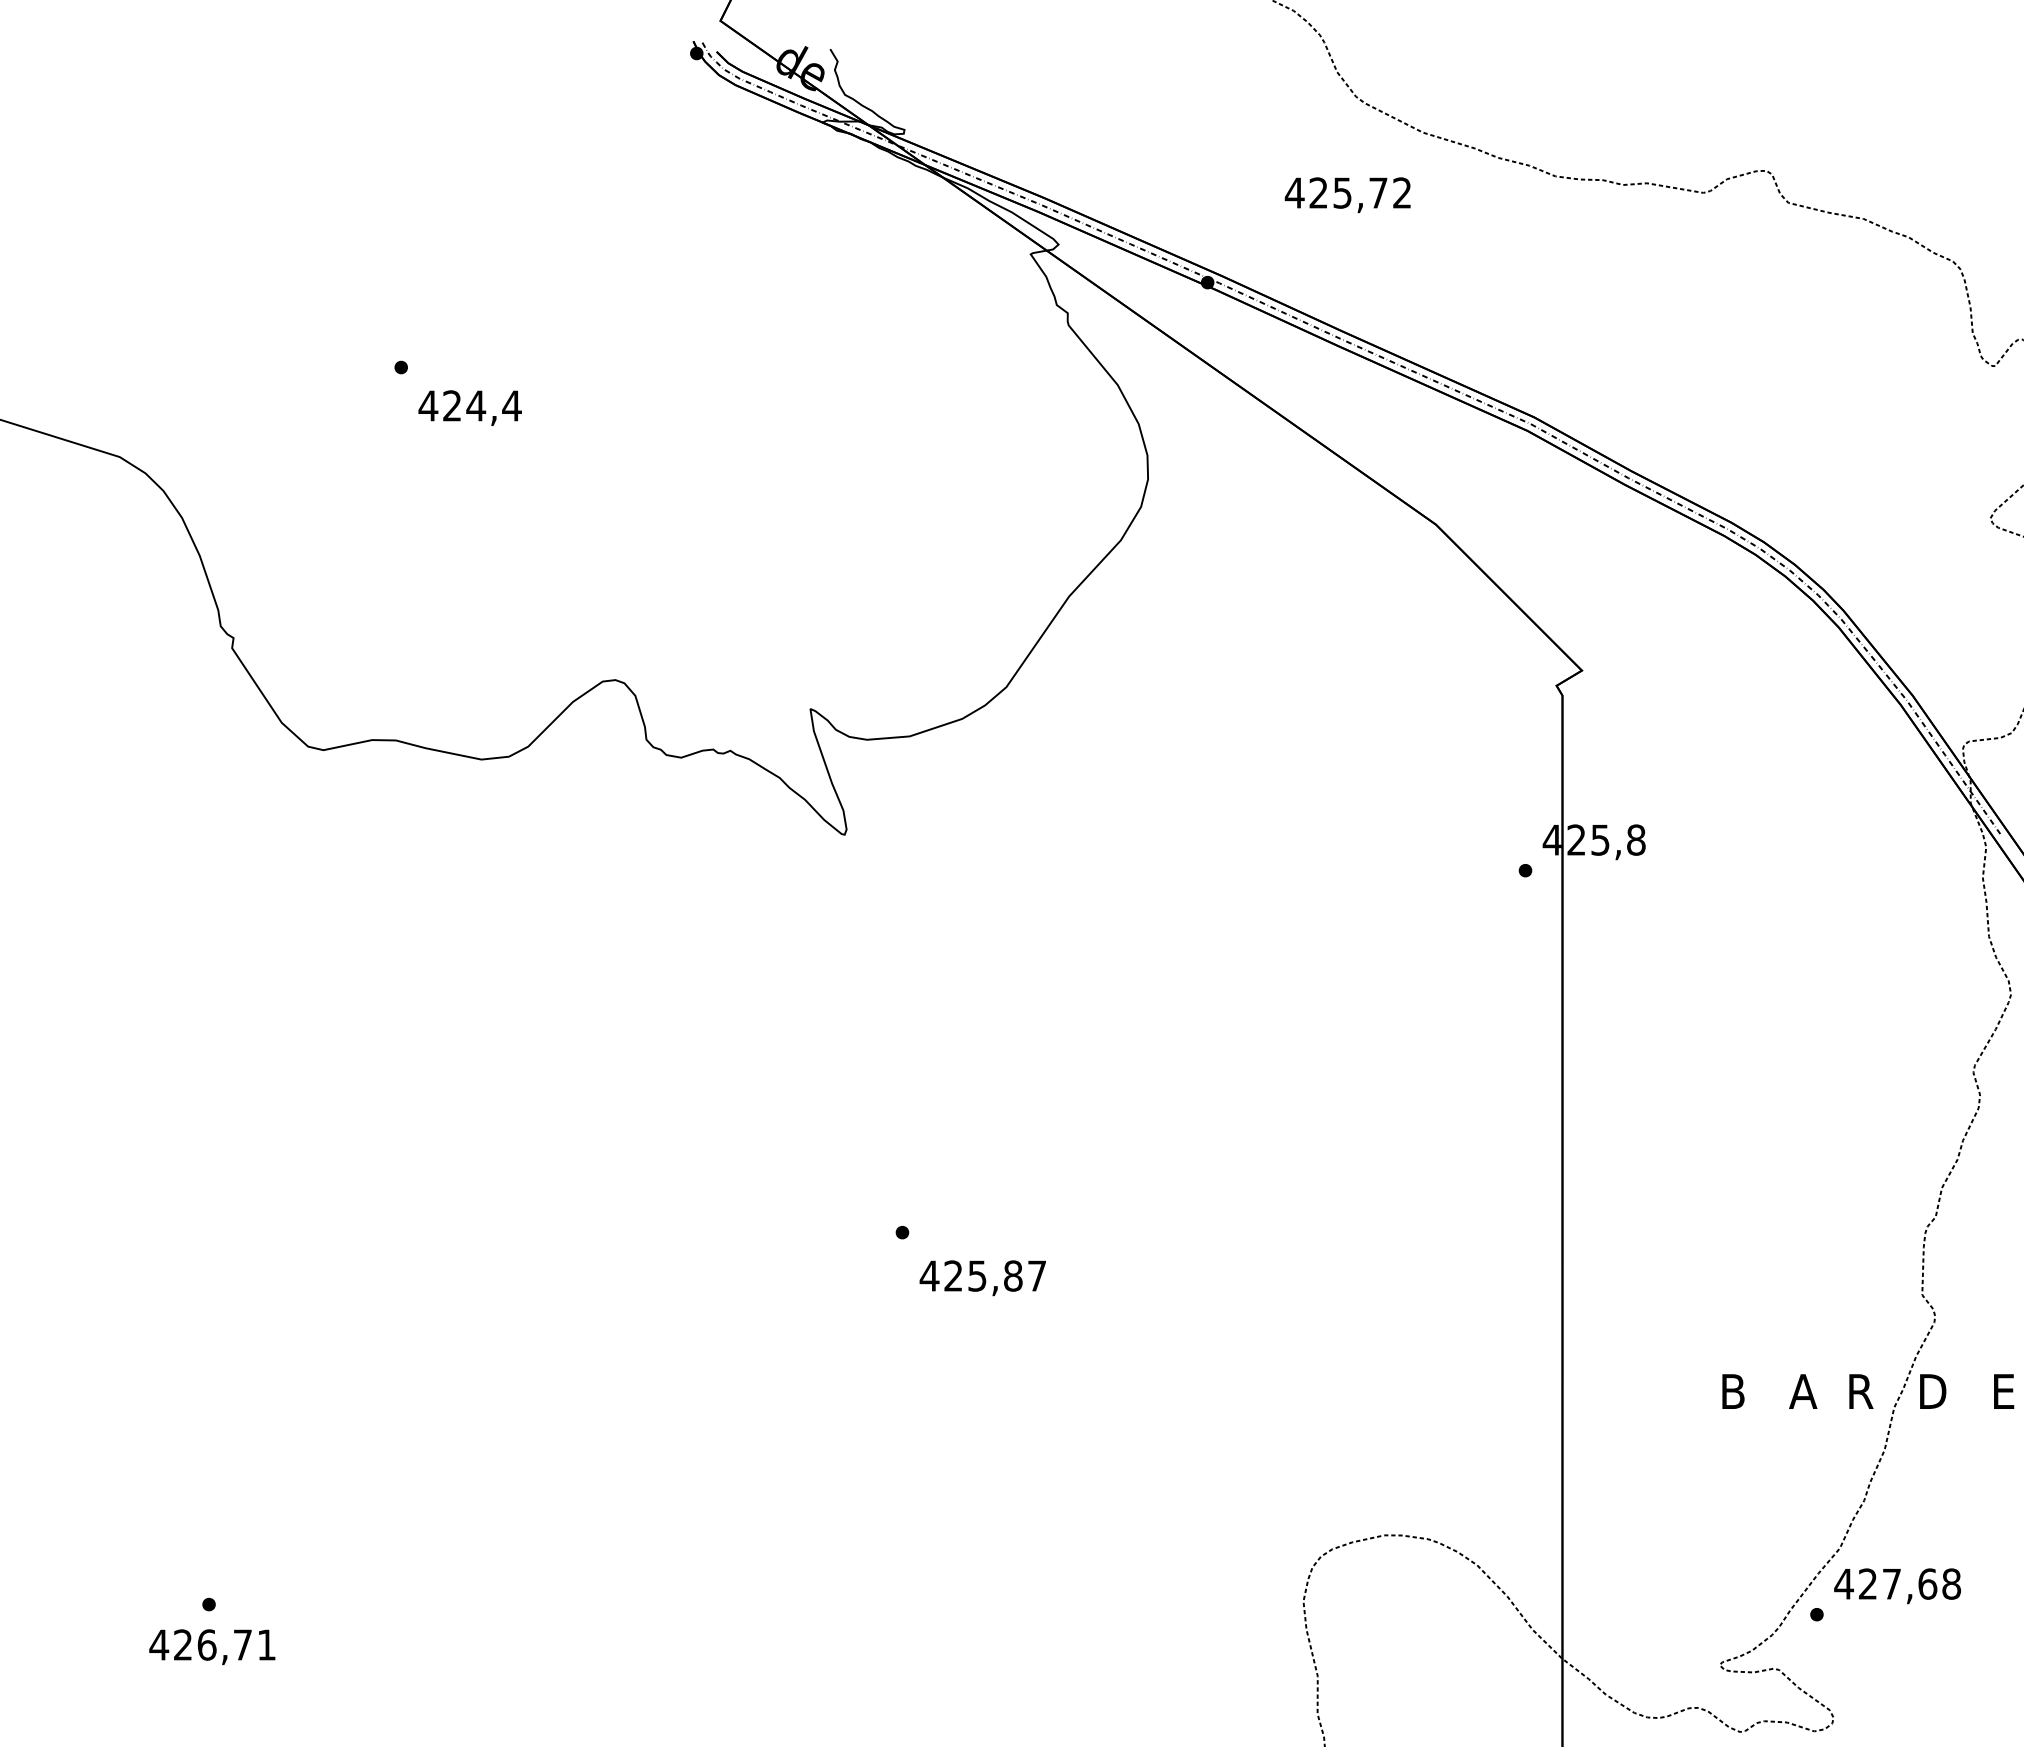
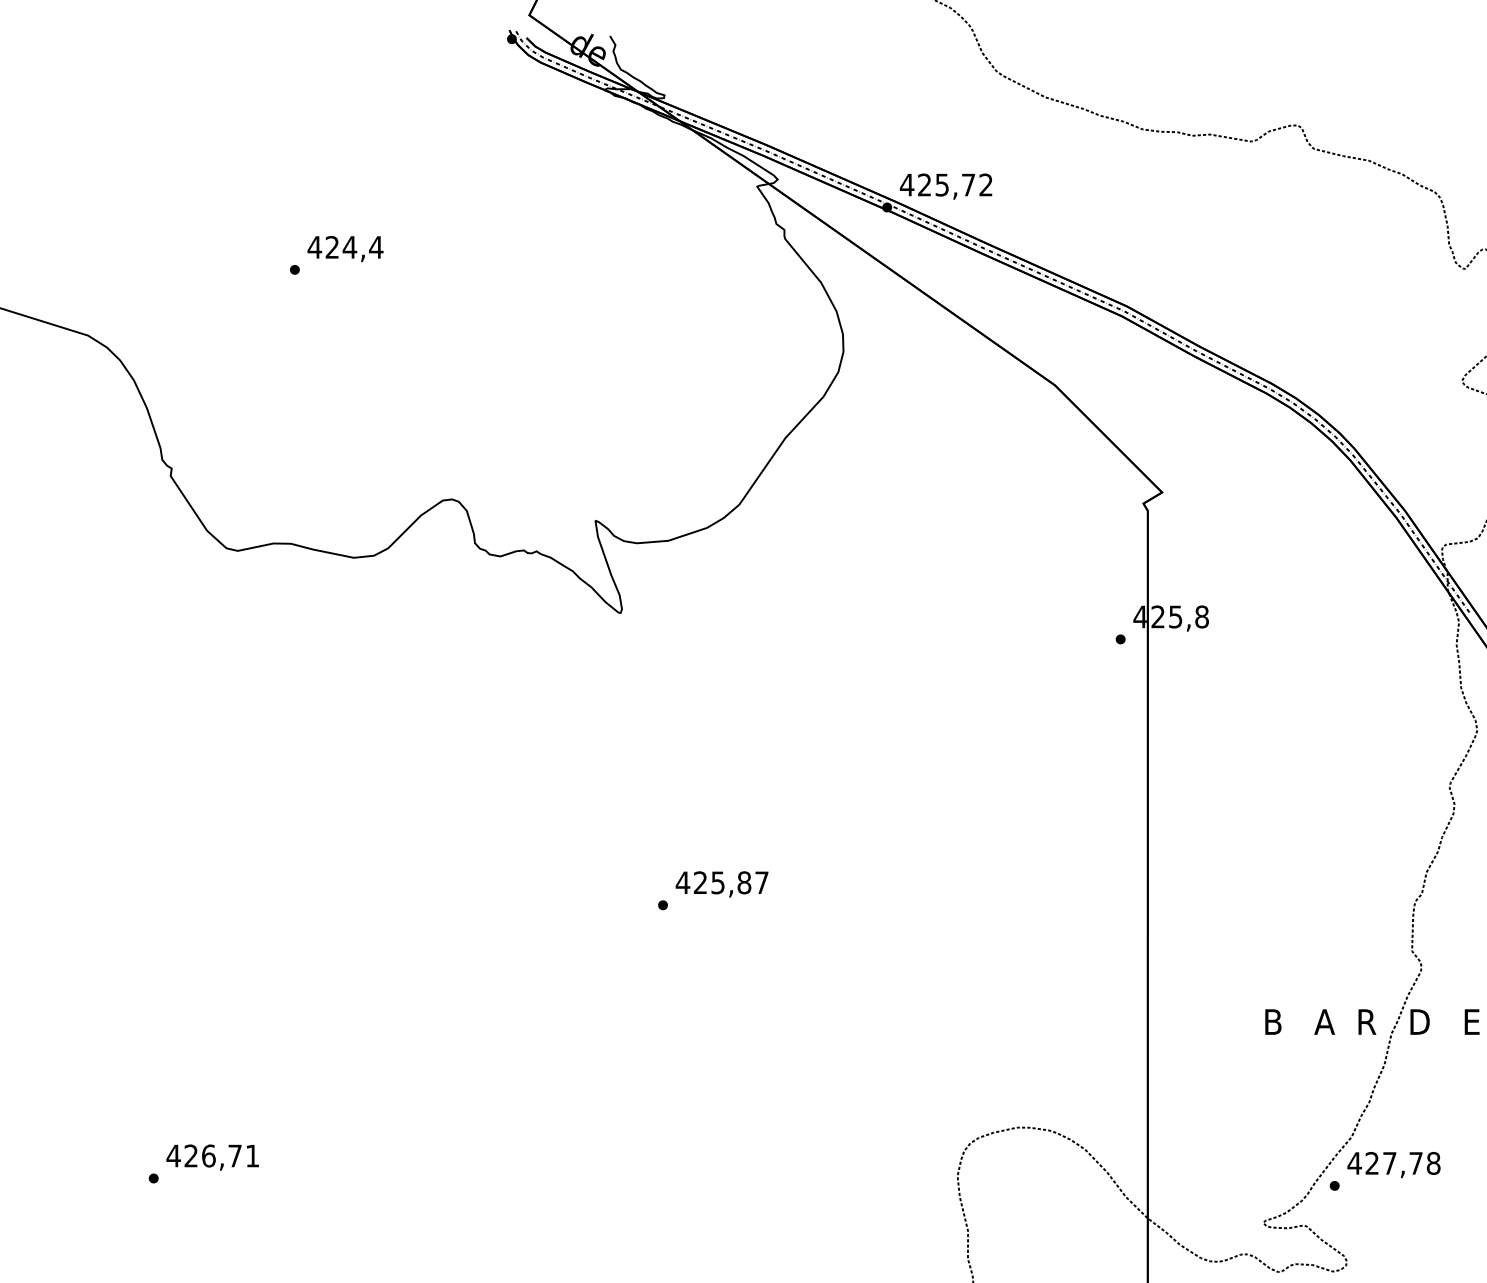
text: (1347, 195) -> (945, 186), moved
text: (469, 407) -> (345, 248), moved
text: (982, 1278) -> (721, 884), moved
text: (1927, 1583) -> (1415, 1162), 427,68 -> 427,78
text: (212, 1646) -> (212, 1157), moved

